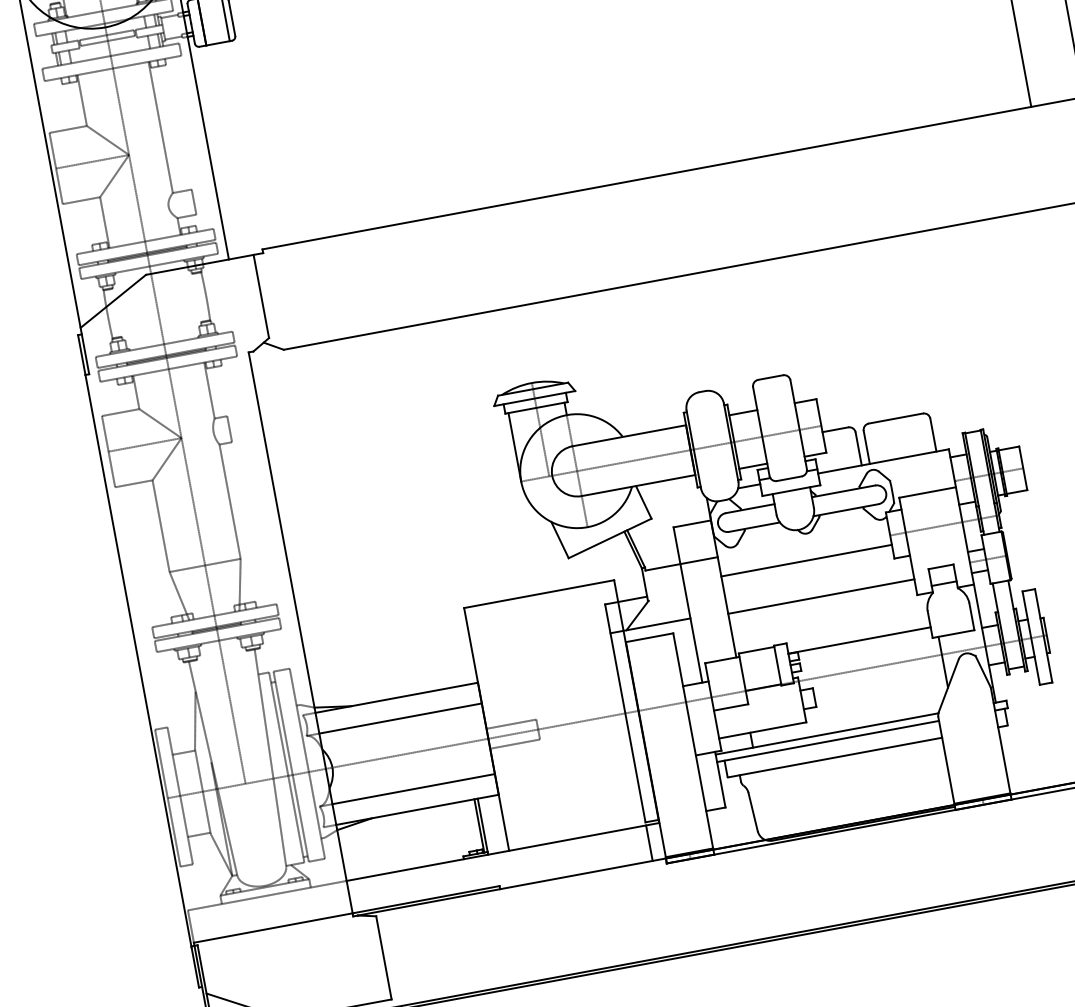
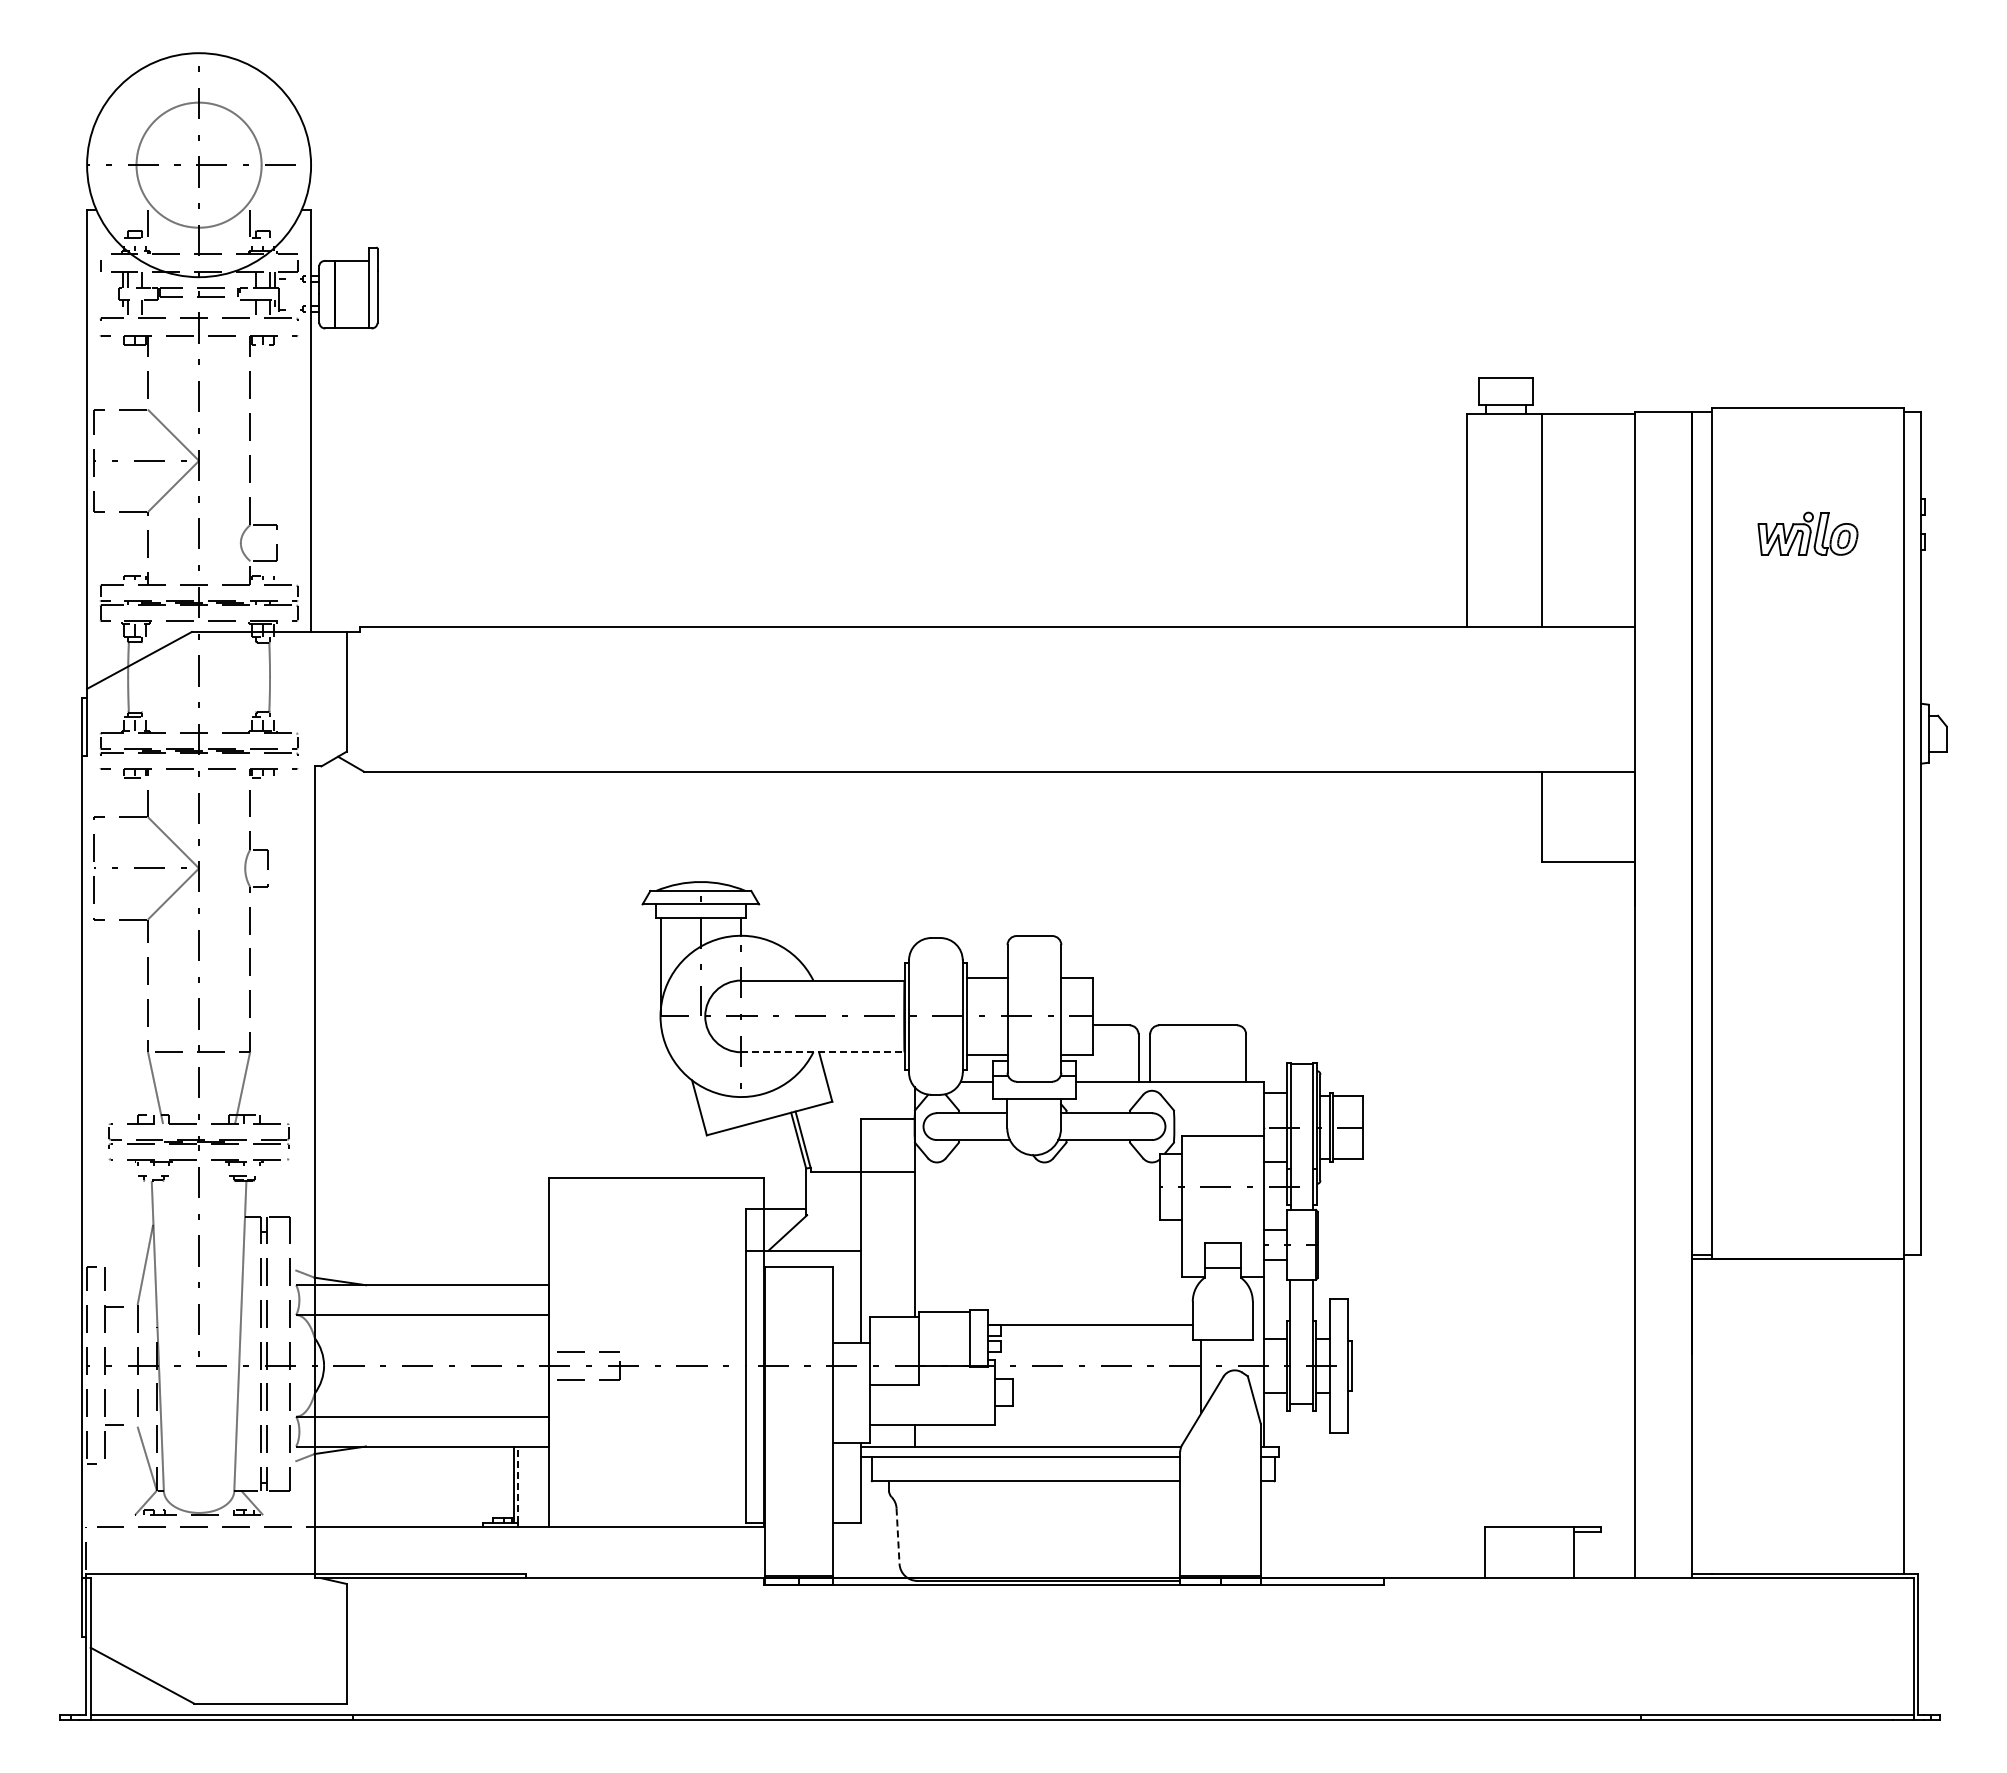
line: (638, 485) -> (822, 1052), solid -> dashed
line: (806, 560) -> (1037, 1200), removed
line: (821, 596) -> (1048, 1253), removed
line: (753, 812) -> (898, 1536), solid -> dashed
line: (482, 825) -> (518, 1484), solid -> dashed
line: (649, 843) -> (745, 1552), removed

